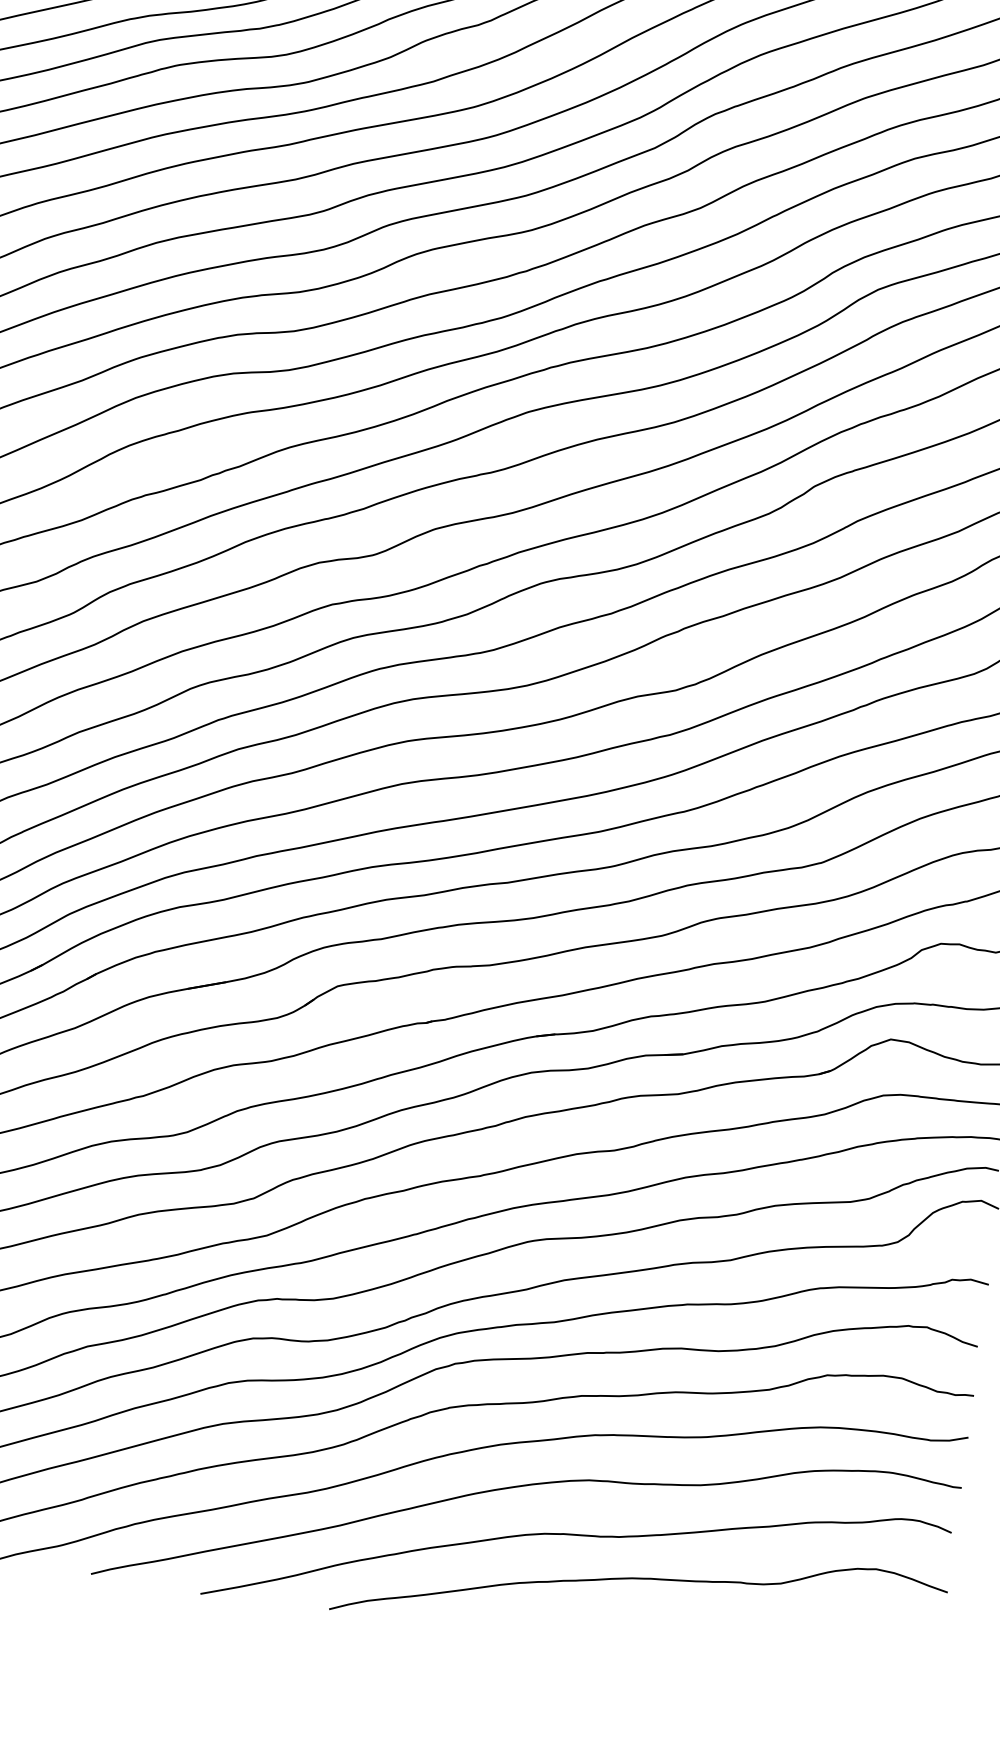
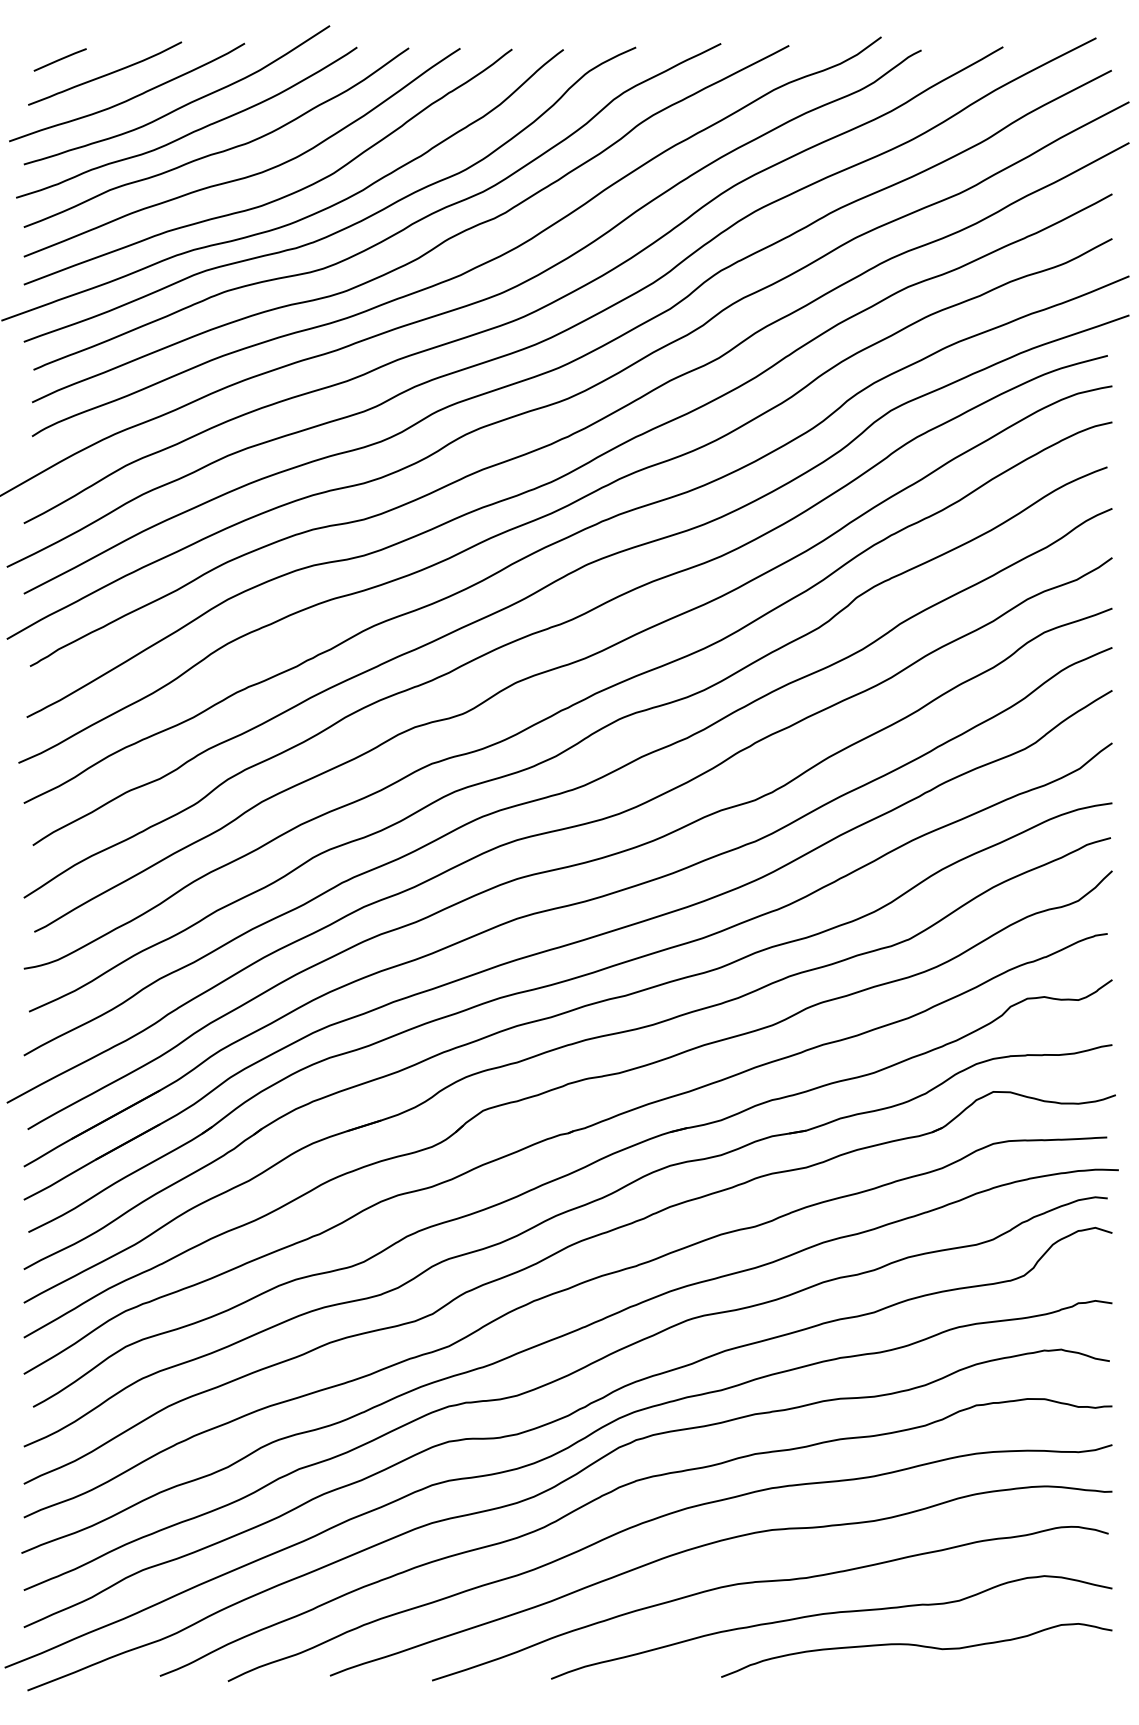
curve: (728, 1626) -> (916, 1646), added

